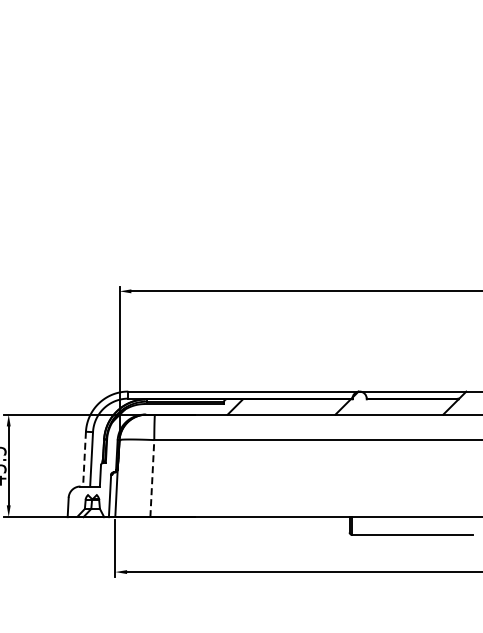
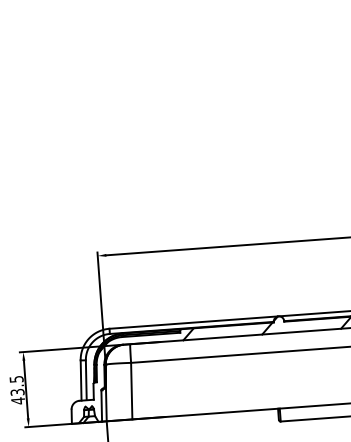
line: (84, 459) -> (81, 380), dashed -> solid
line: (152, 478) -> (131, 391), dashed -> solid

